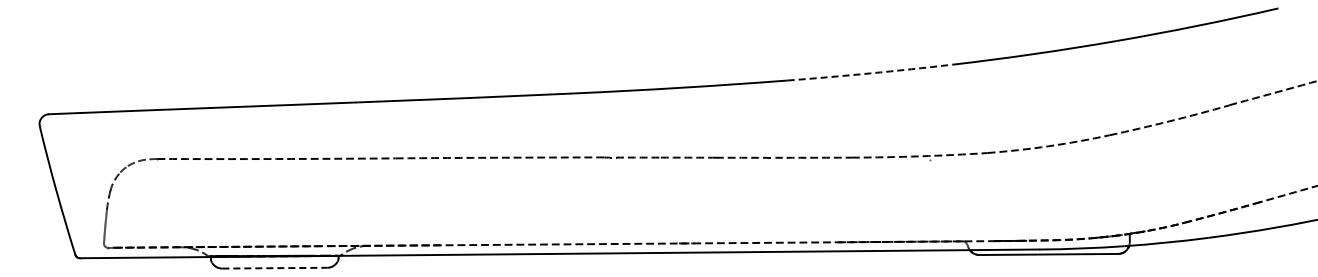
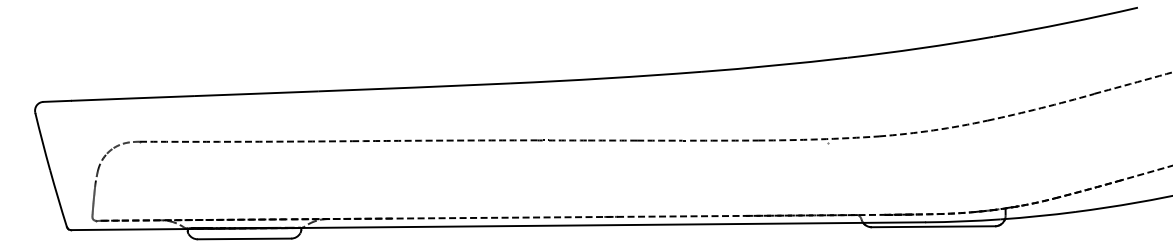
arc: (870, 73) -> (774, 65), dashed -> solid
line: (274, 268) -> (244, 239), dashed -> solid

